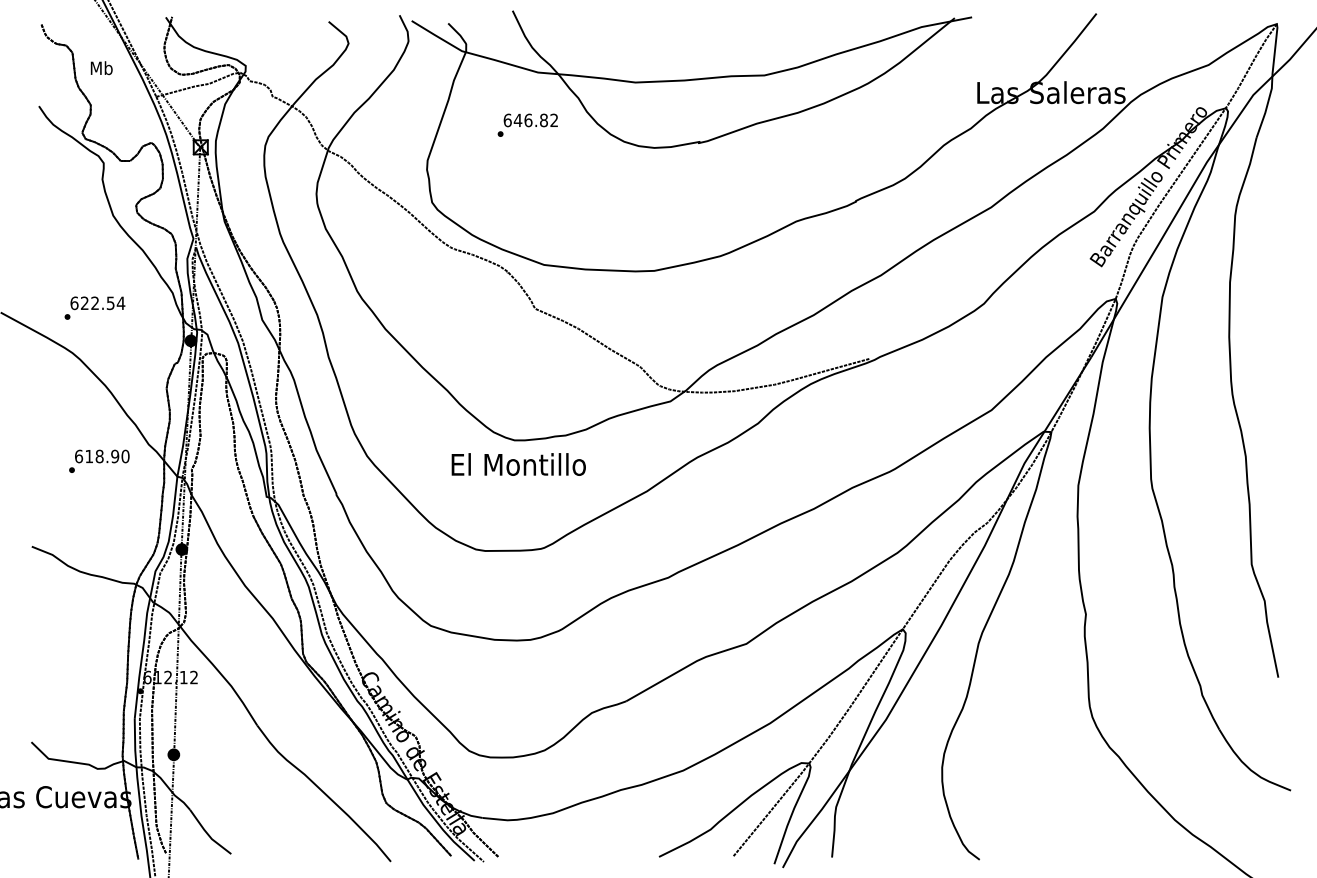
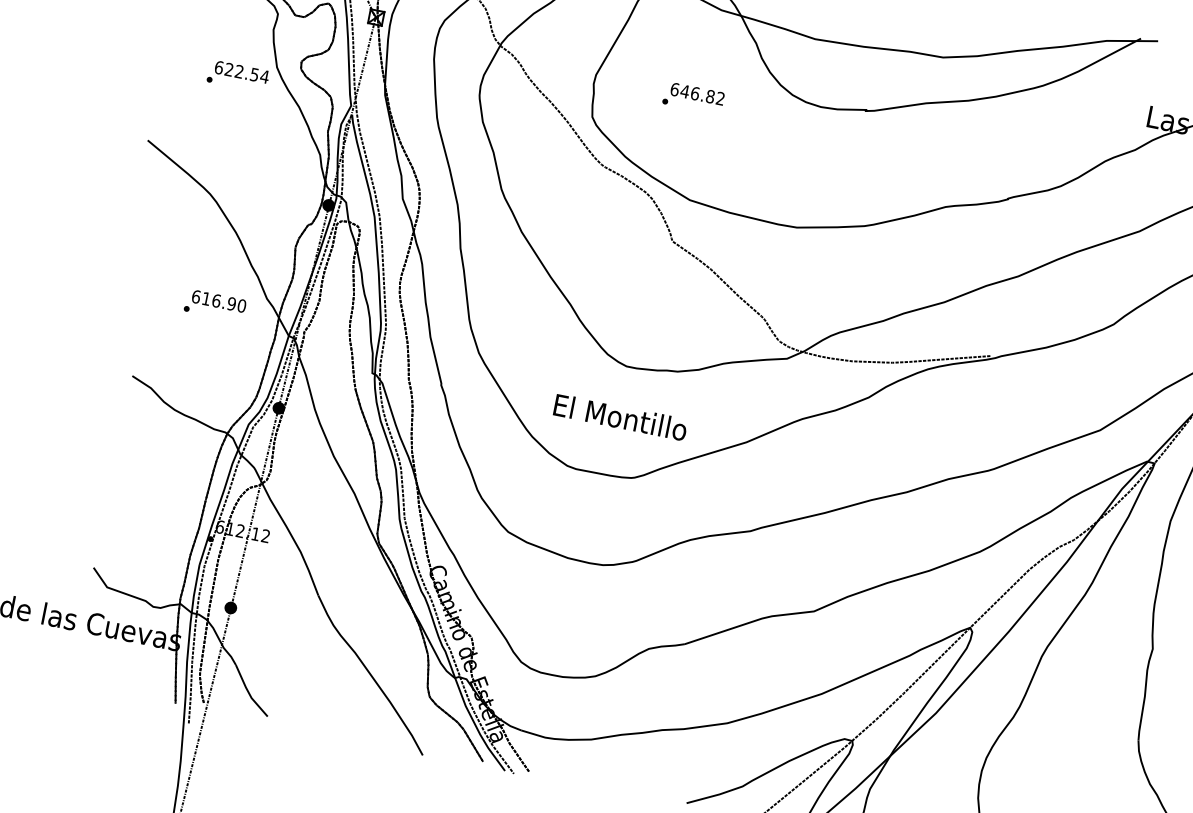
text: (527, 124) -> (693, 97), moved
text: (94, 307) -> (237, 75), moved
text: (99, 456) -> (216, 300), 618.90 -> 616.90
text: (518, 464) -> (620, 417), moved

